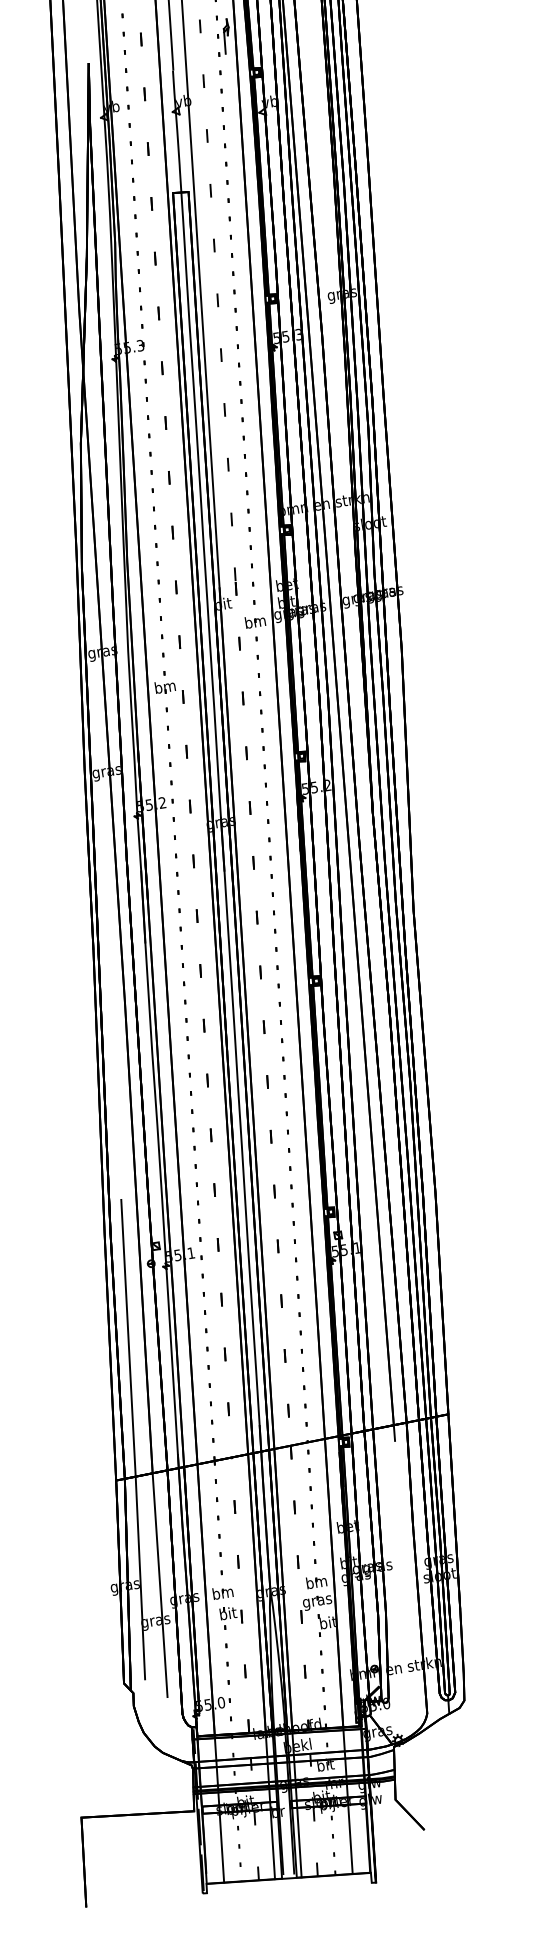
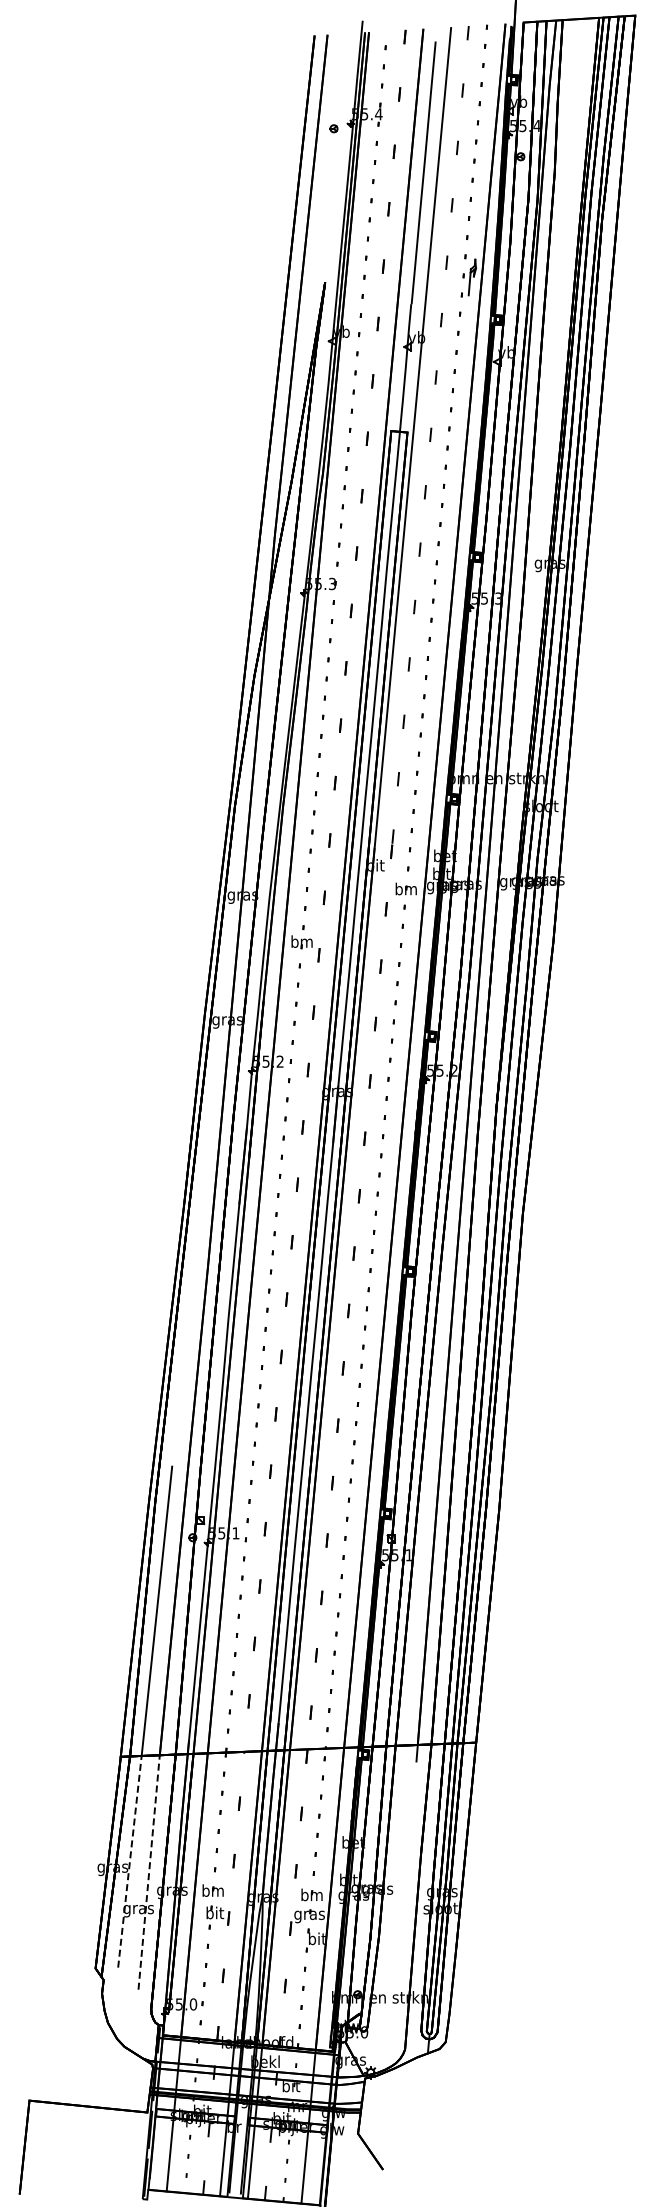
line: (139, 1577) -> (129, 1861), solid -> dashed
line: (160, 1585) -> (149, 1872), solid -> dashed

